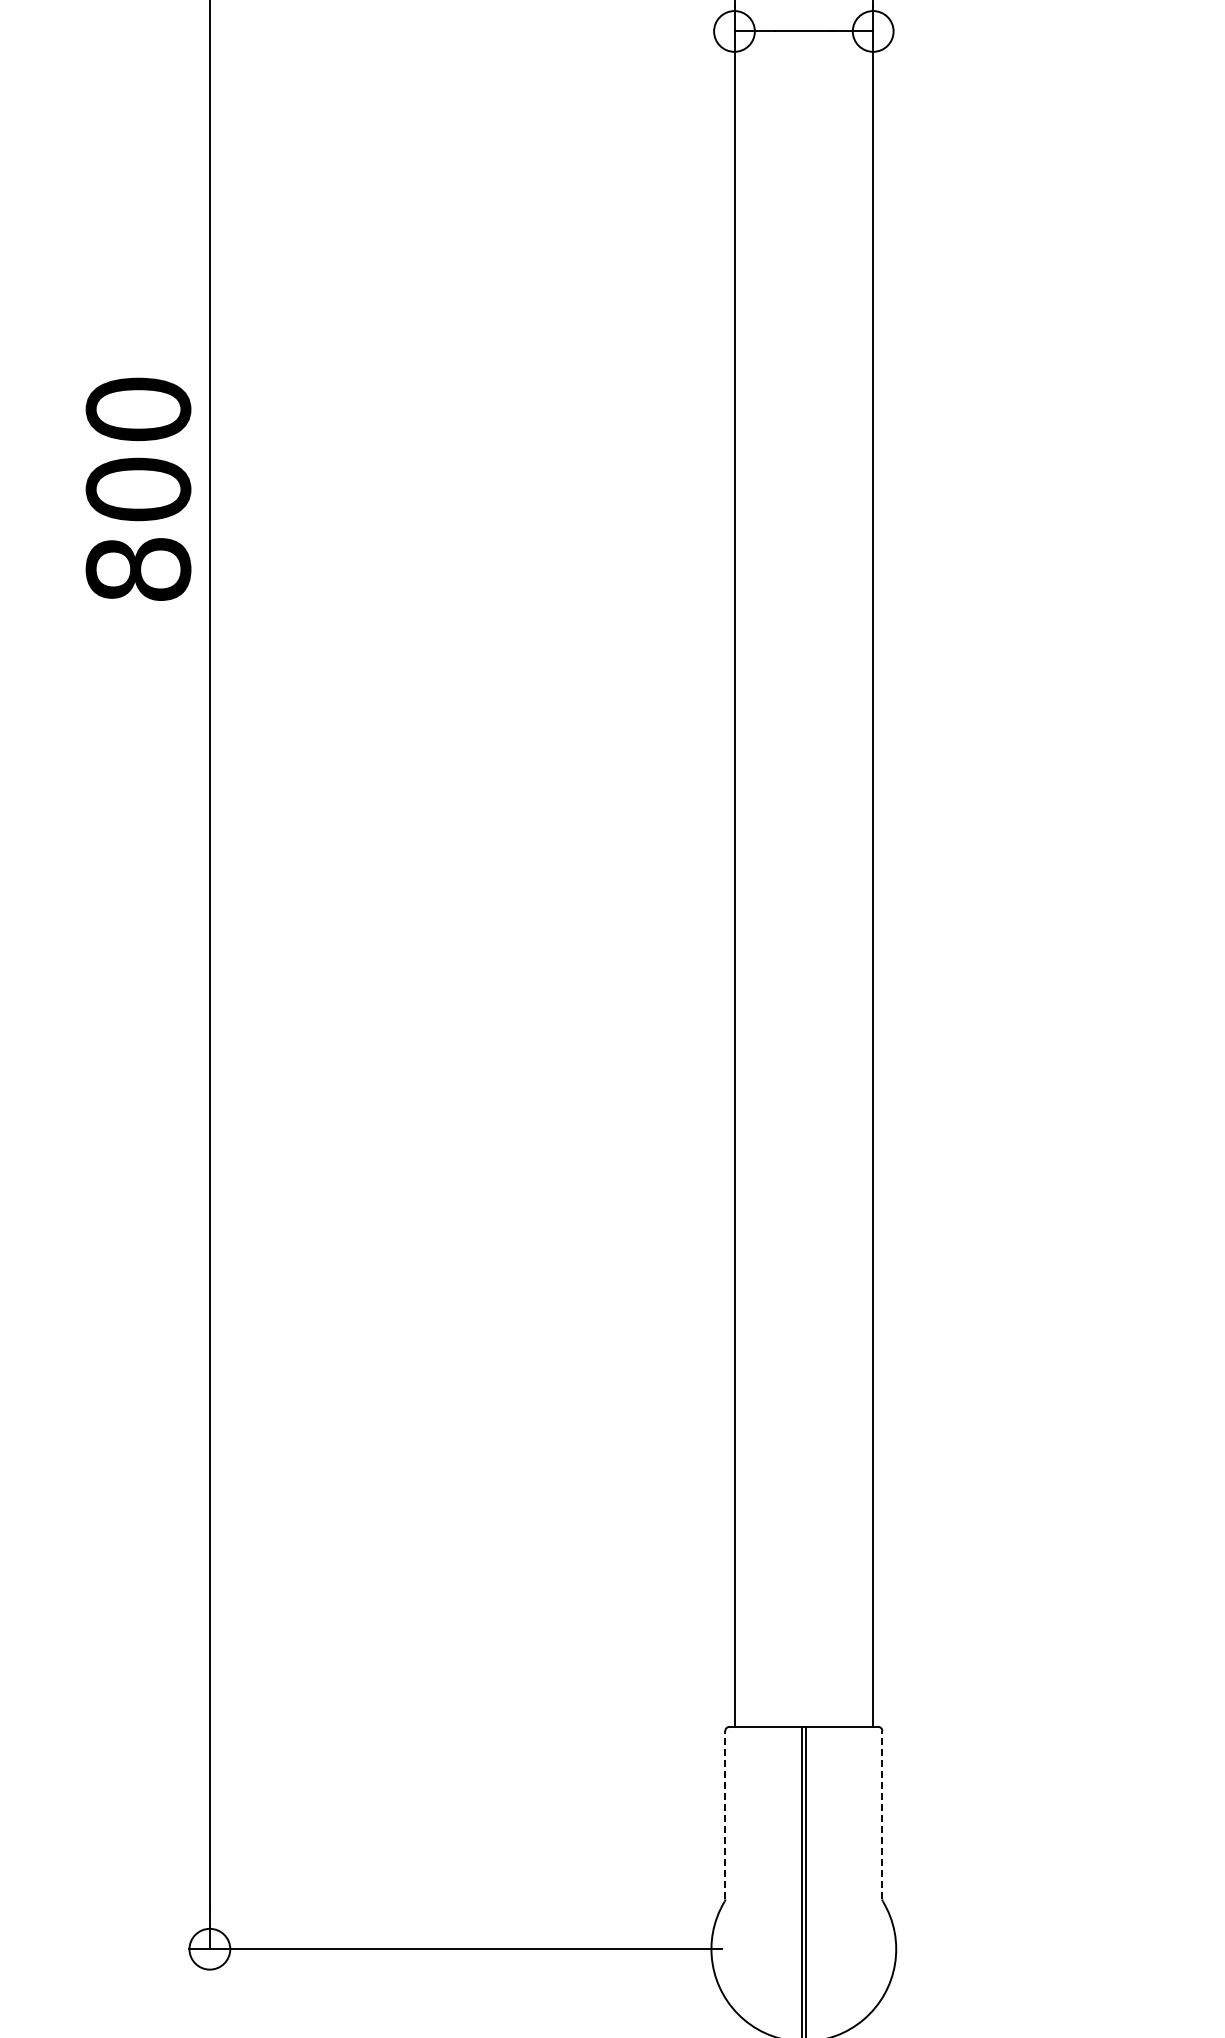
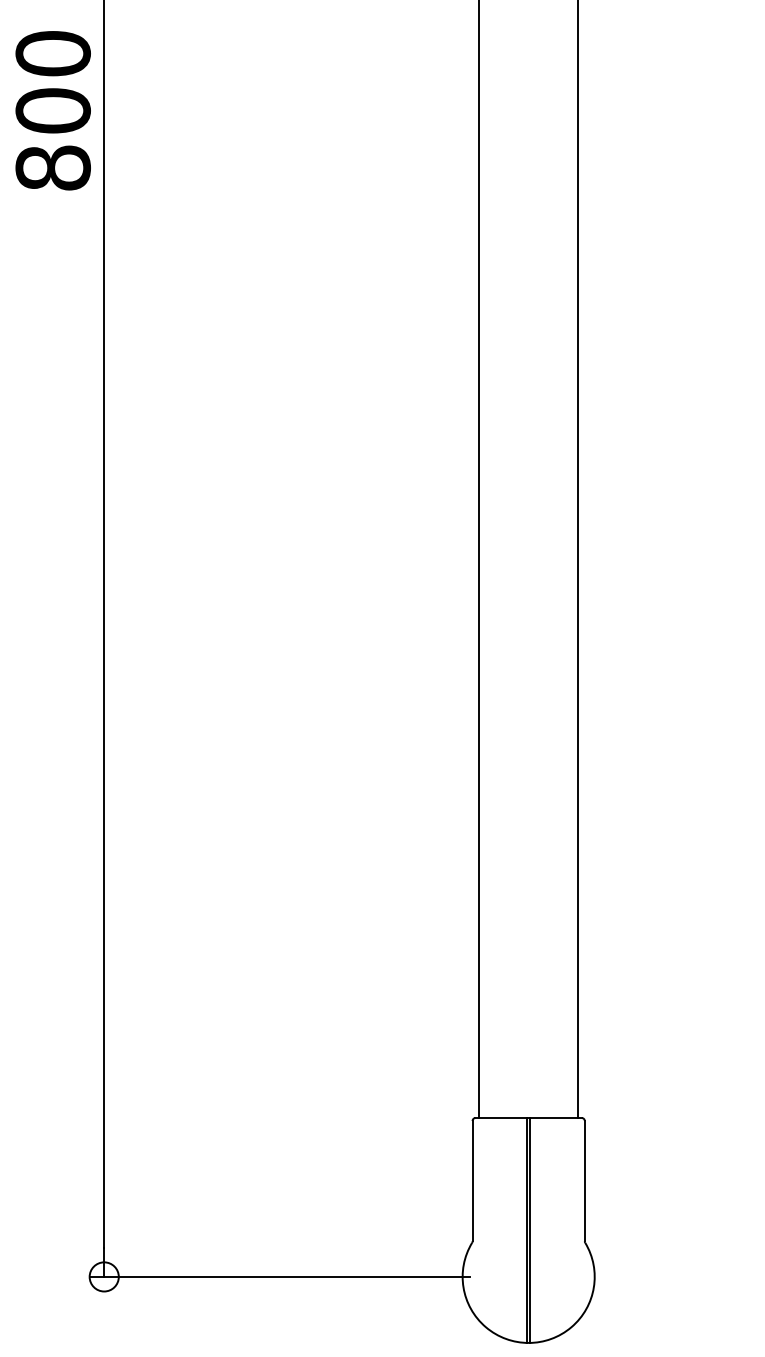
text: (138, 488) -> (53, 110), moved
line: (725, 1814) -> (472, 1180), dashed -> solid
line: (882, 1814) -> (584, 1180), dashed -> solid

